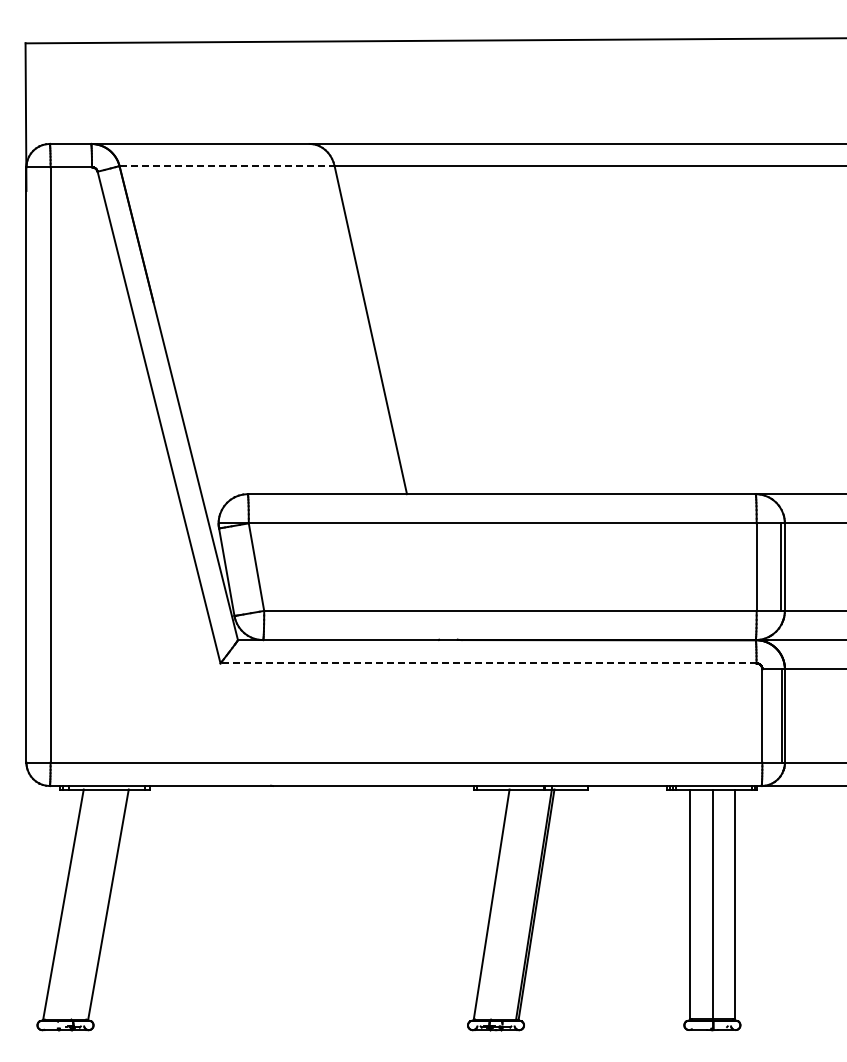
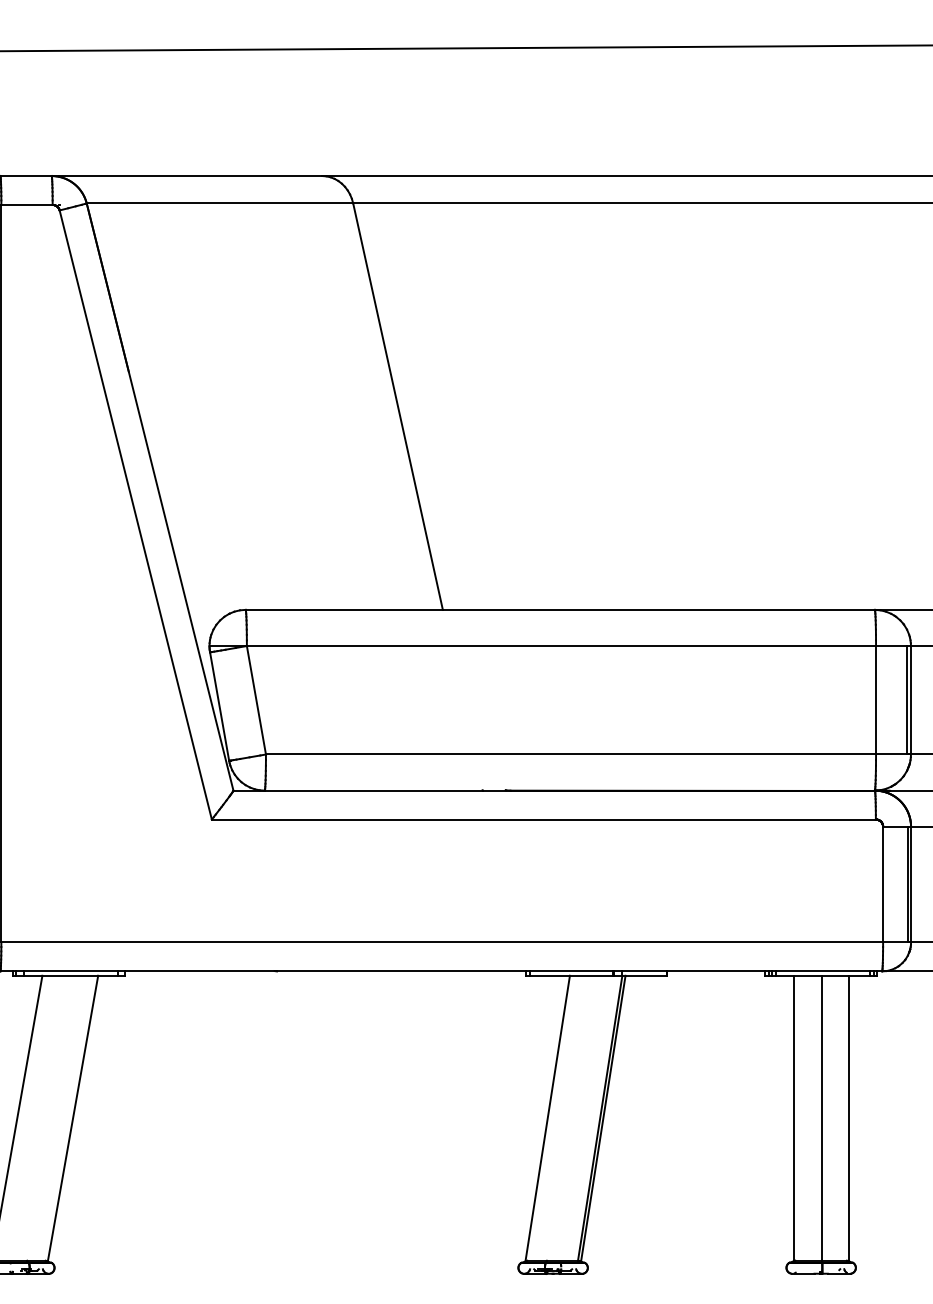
line: (227, 166) -> (220, 203), dashed -> solid
line: (488, 663) -> (543, 819), dashed -> solid

